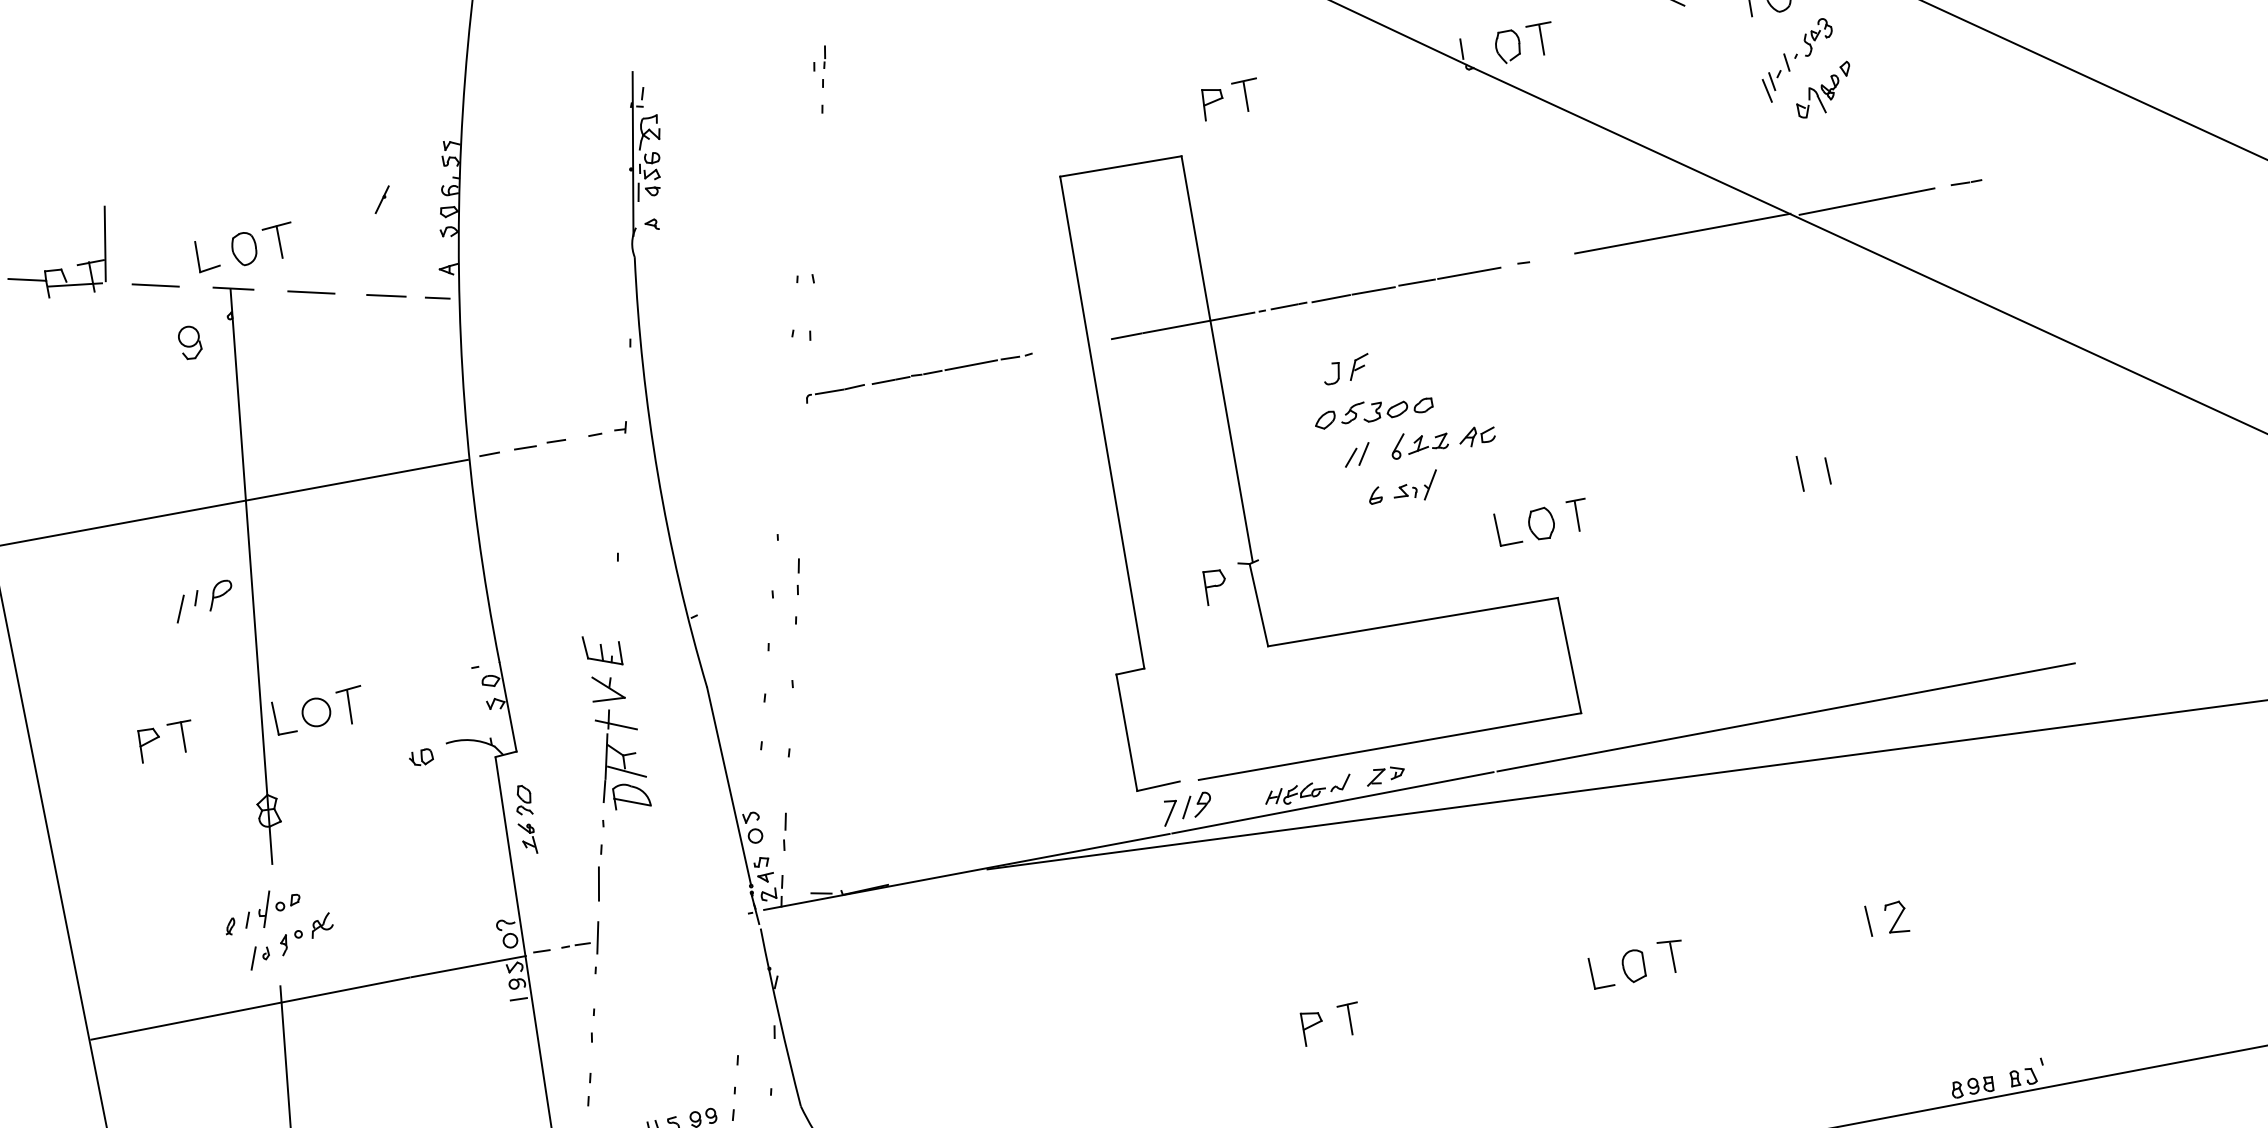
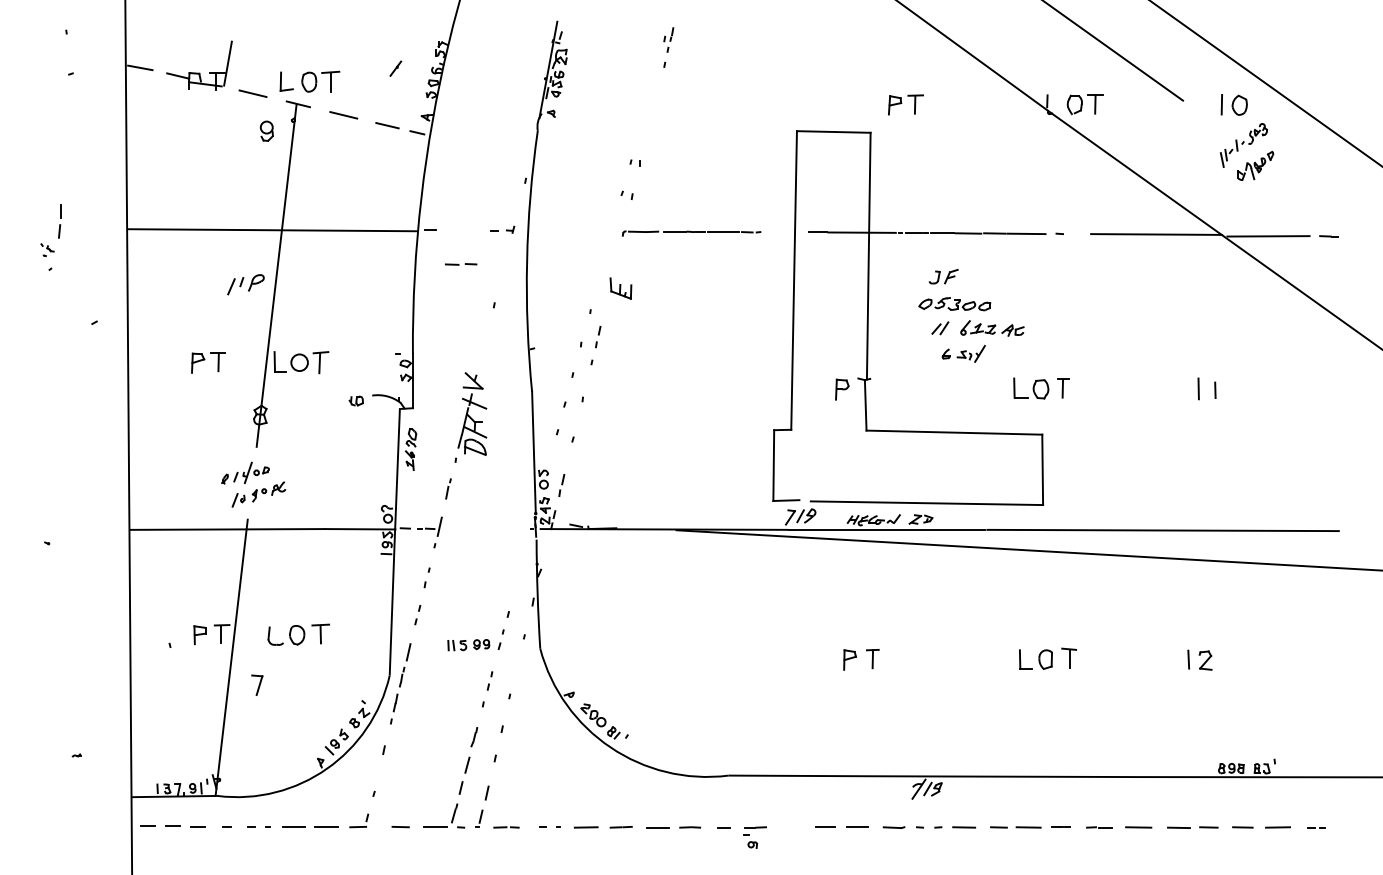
line: (537, 445) -> (459, 264), moved
part: (602, 650) -> (620, 288), moved
part: (600, 872) -> (448, 488), size x0.6

